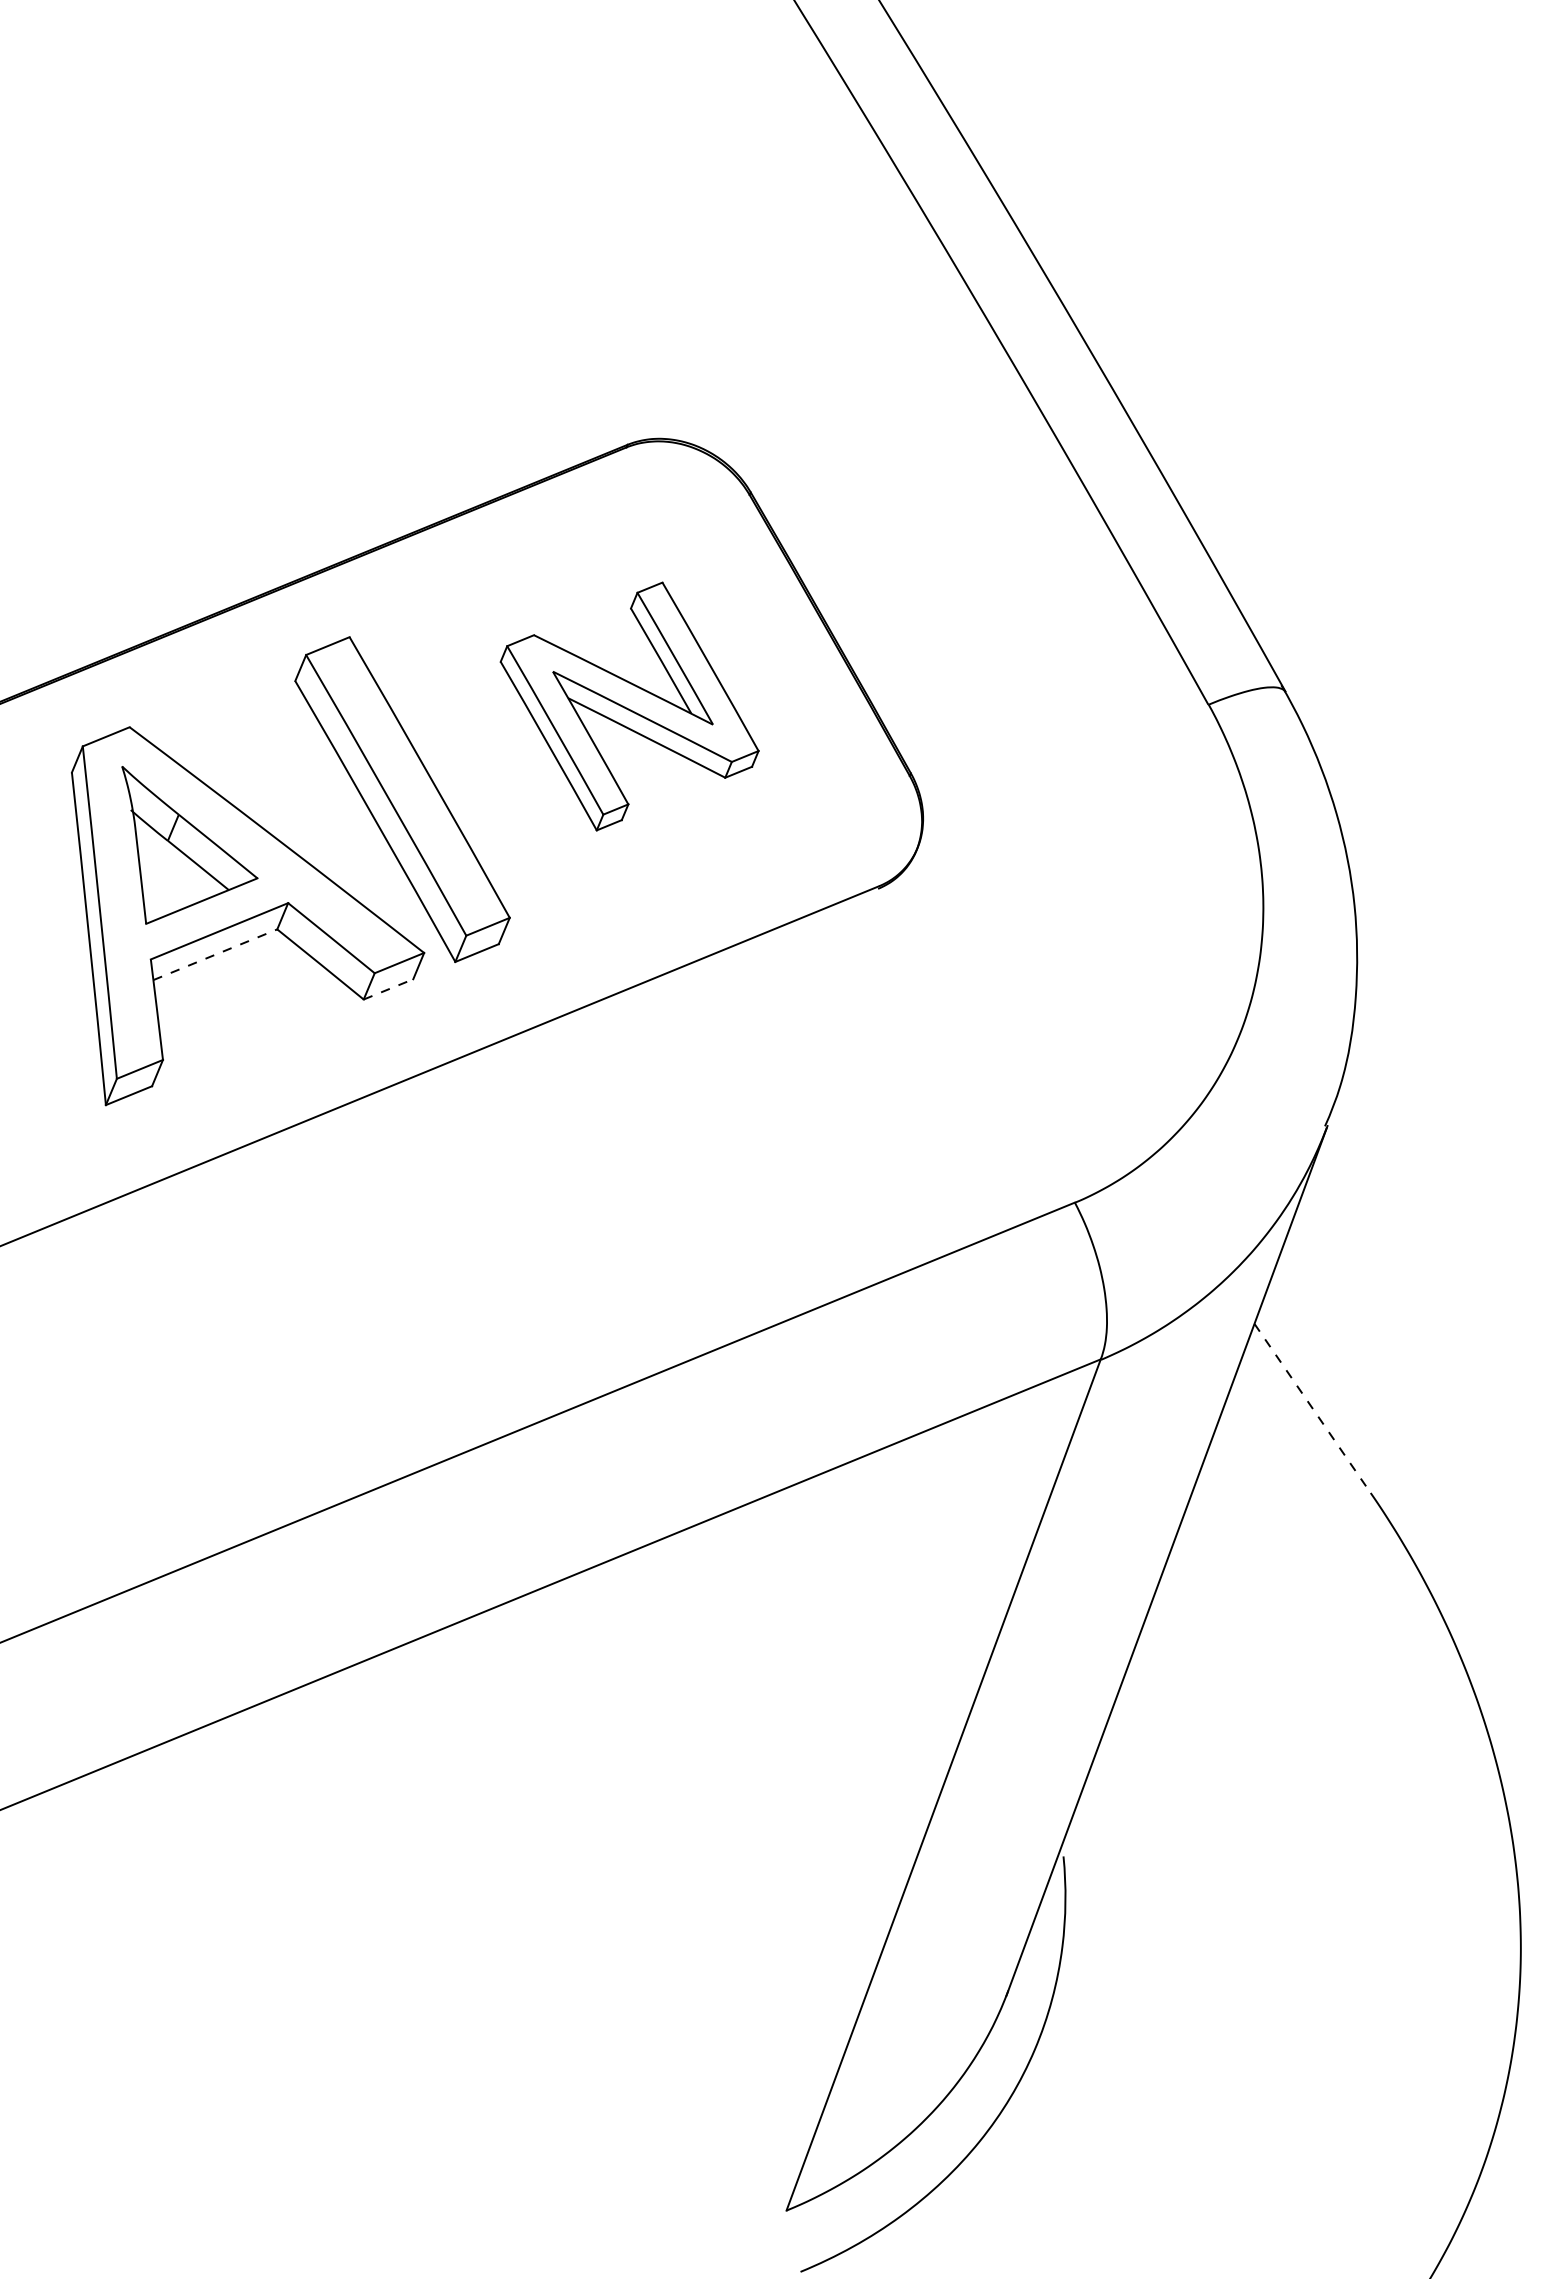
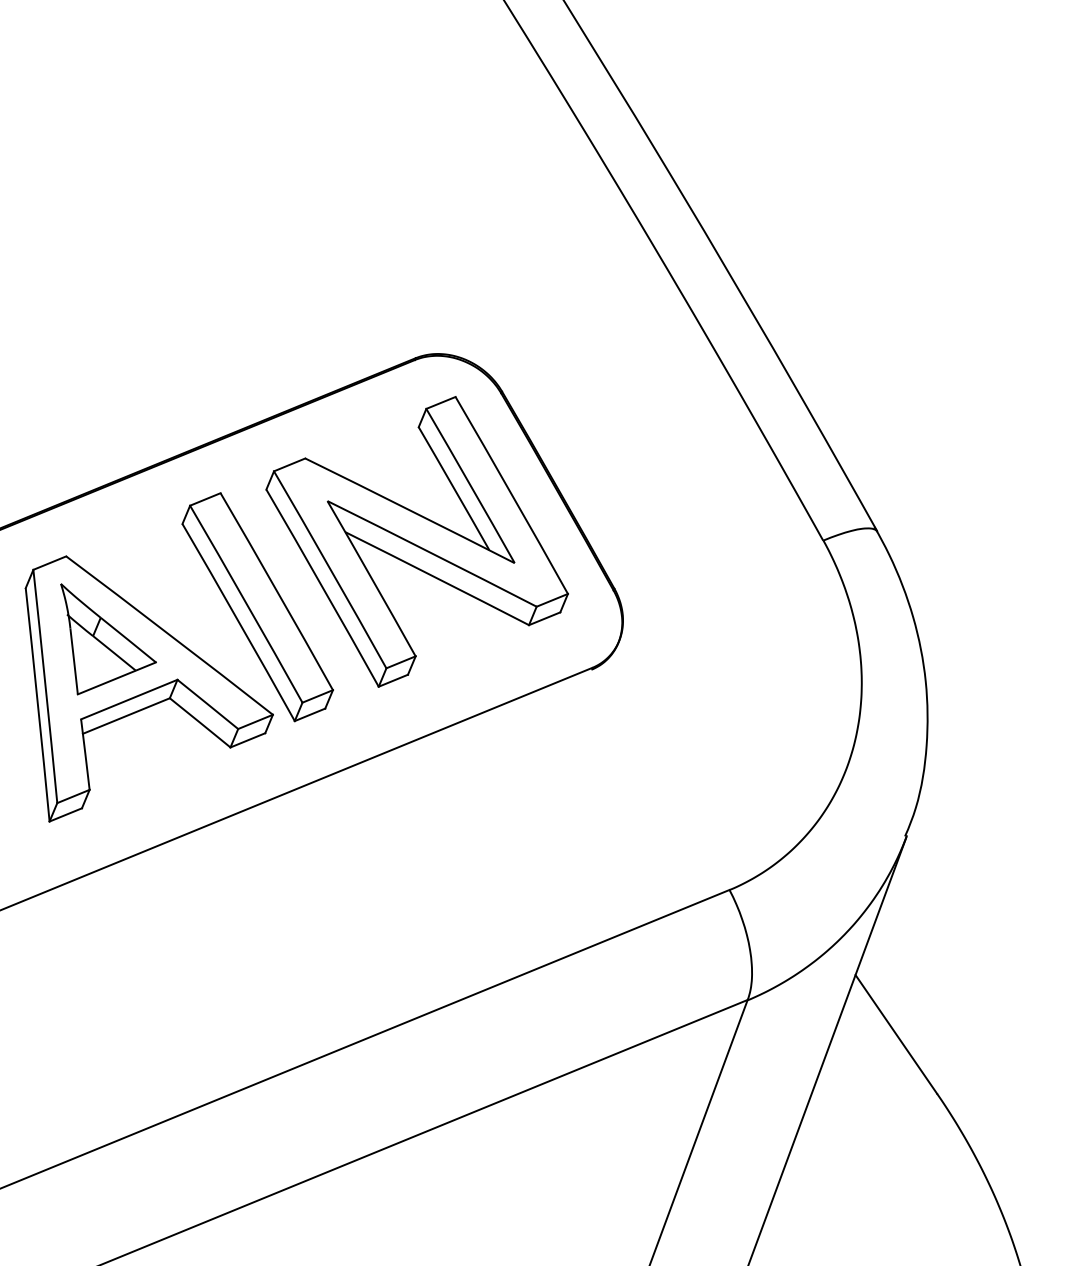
part: (629, 706) -> (416, 541), size x1.67
line: (215, 954) -> (126, 715), dashed -> solid
line: (388, 989) -> (247, 740), dashed -> solid
line: (1312, 1408) -> (896, 1034), dashed -> solid

